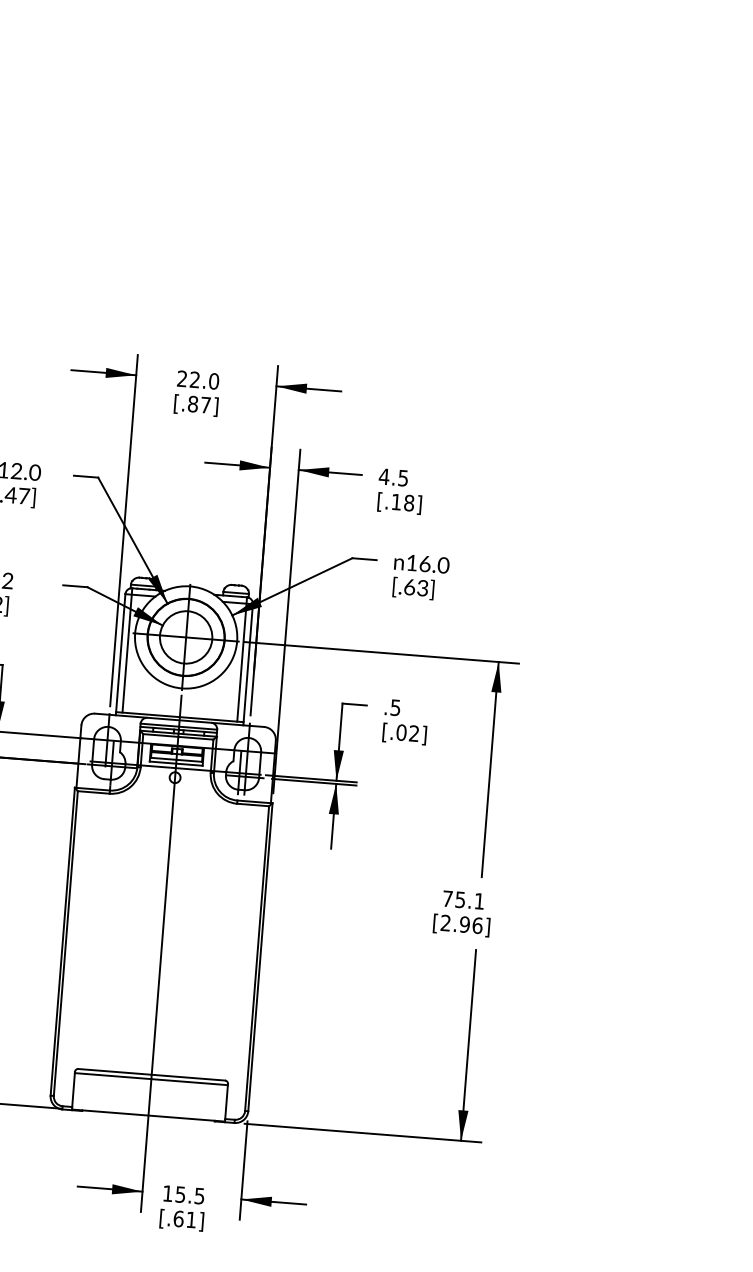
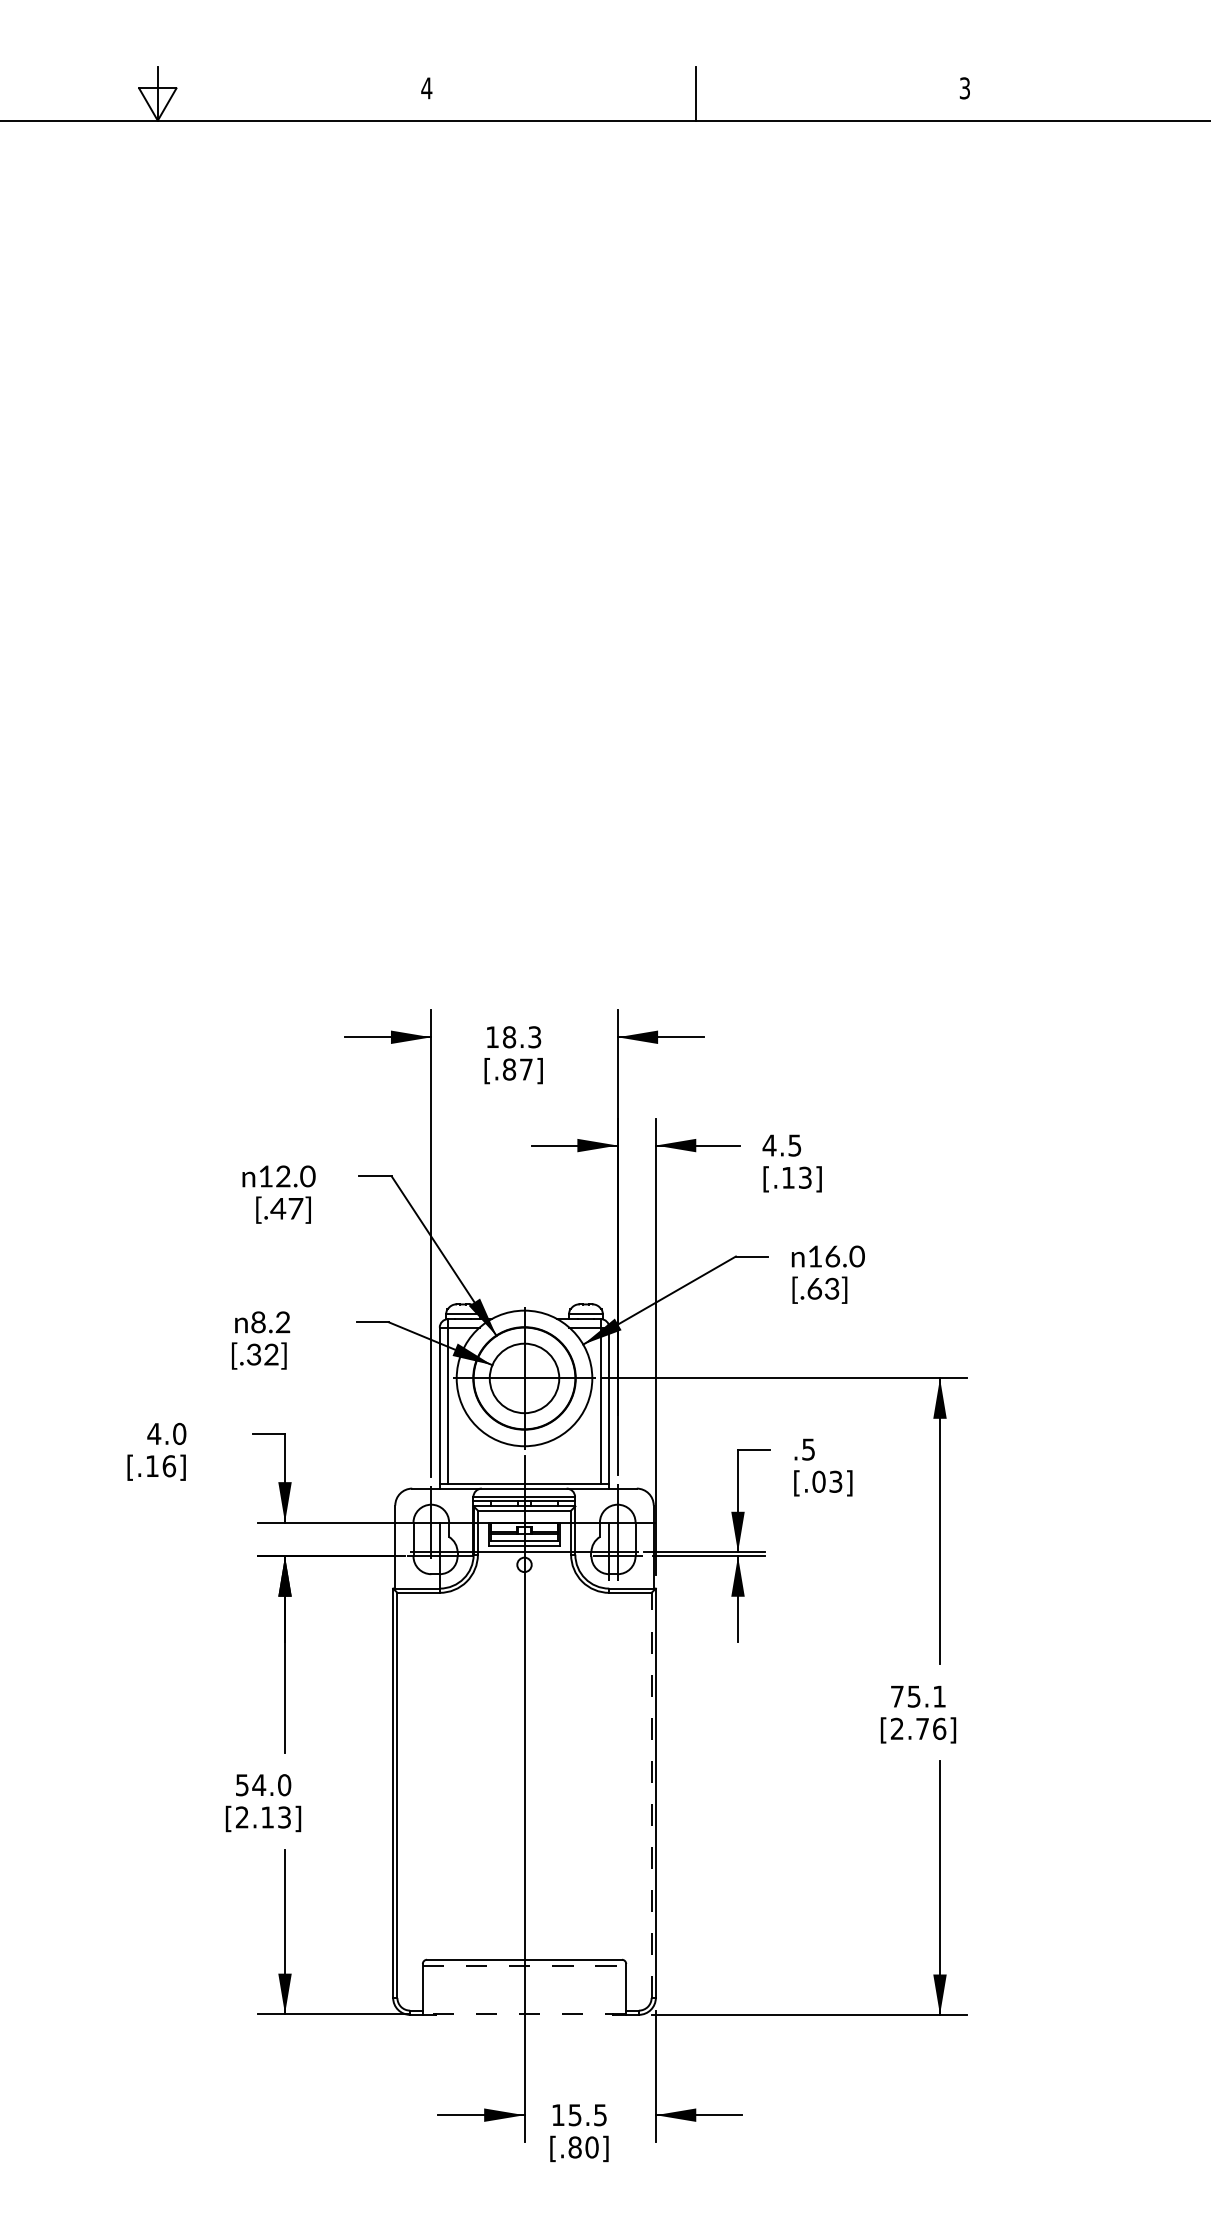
text: (198, 380) -> (513, 1037), 22.0 -> 18.3
text: (408, 502) -> (804, 1177), [.18] -> [.13]
text: (413, 733) -> (835, 1481), [.02] -> [.03]
text: (464, 924) -> (922, 1728), [2.96] -> [2.76]
line: (256, 958) -> (651, 1795), solid -> dashed
line: (151, 1079) -> (524, 1965), solid -> dashed
line: (148, 1115) -> (524, 2014), solid -> dashed
text: (184, 1219) -> (583, 2147), [.61] -> [.80]

